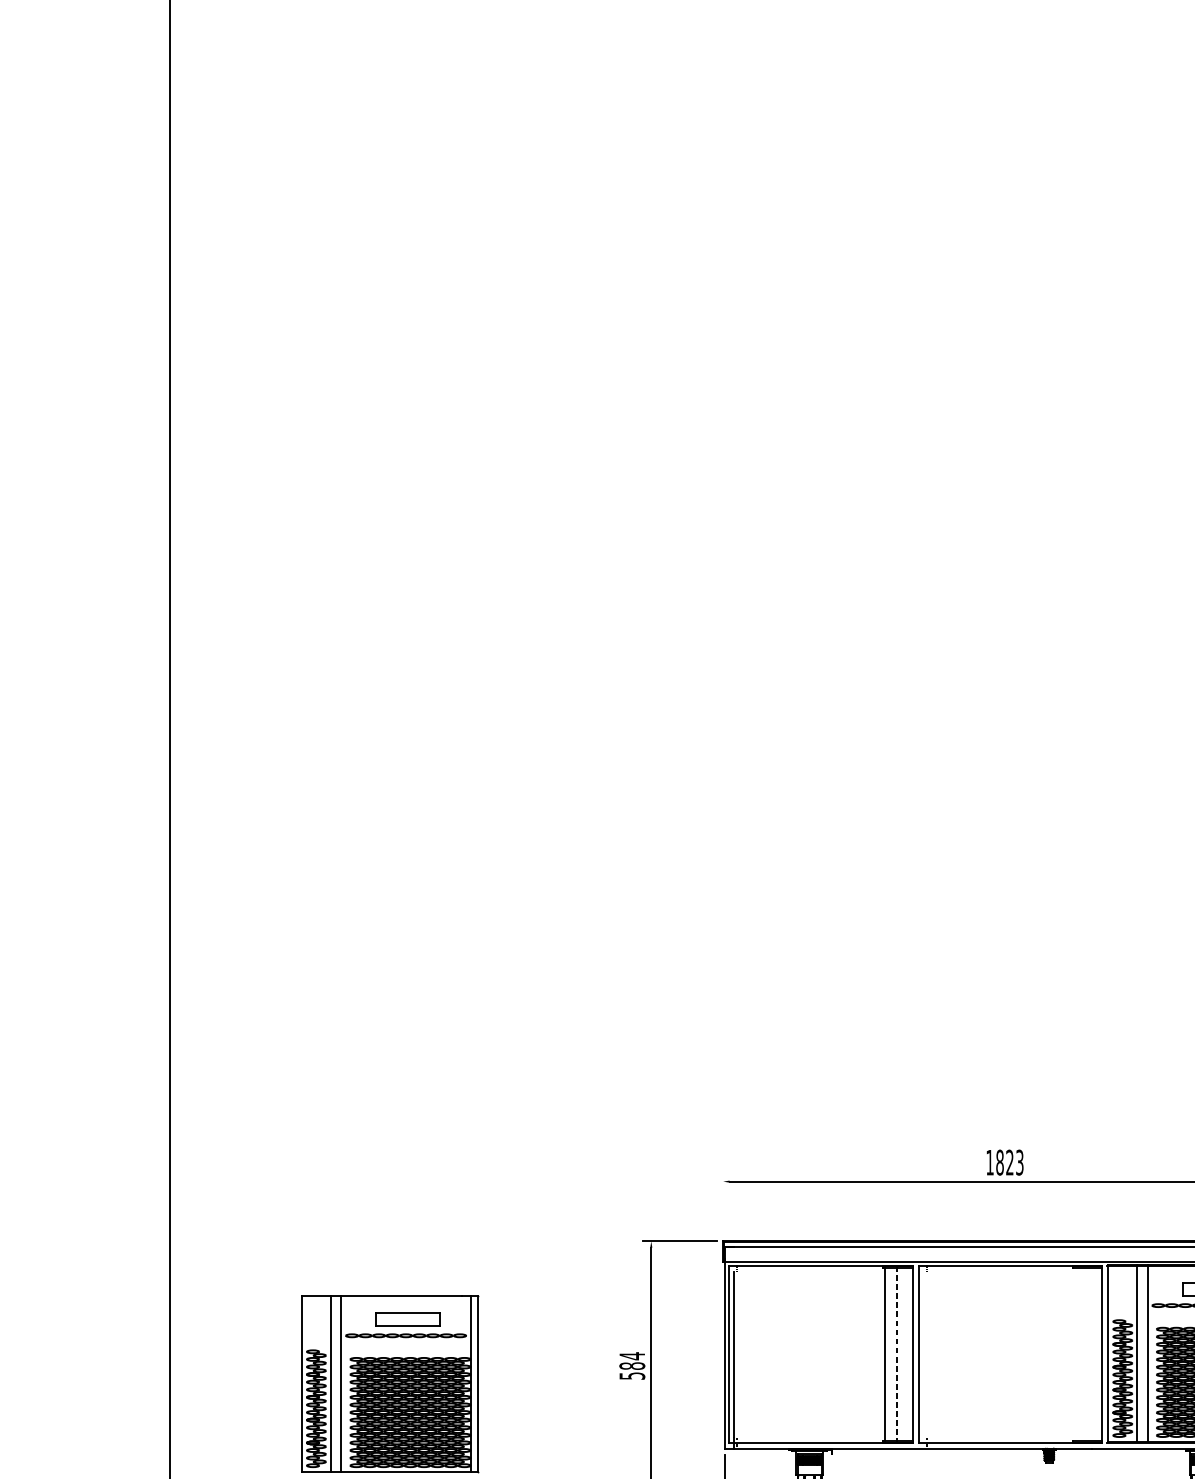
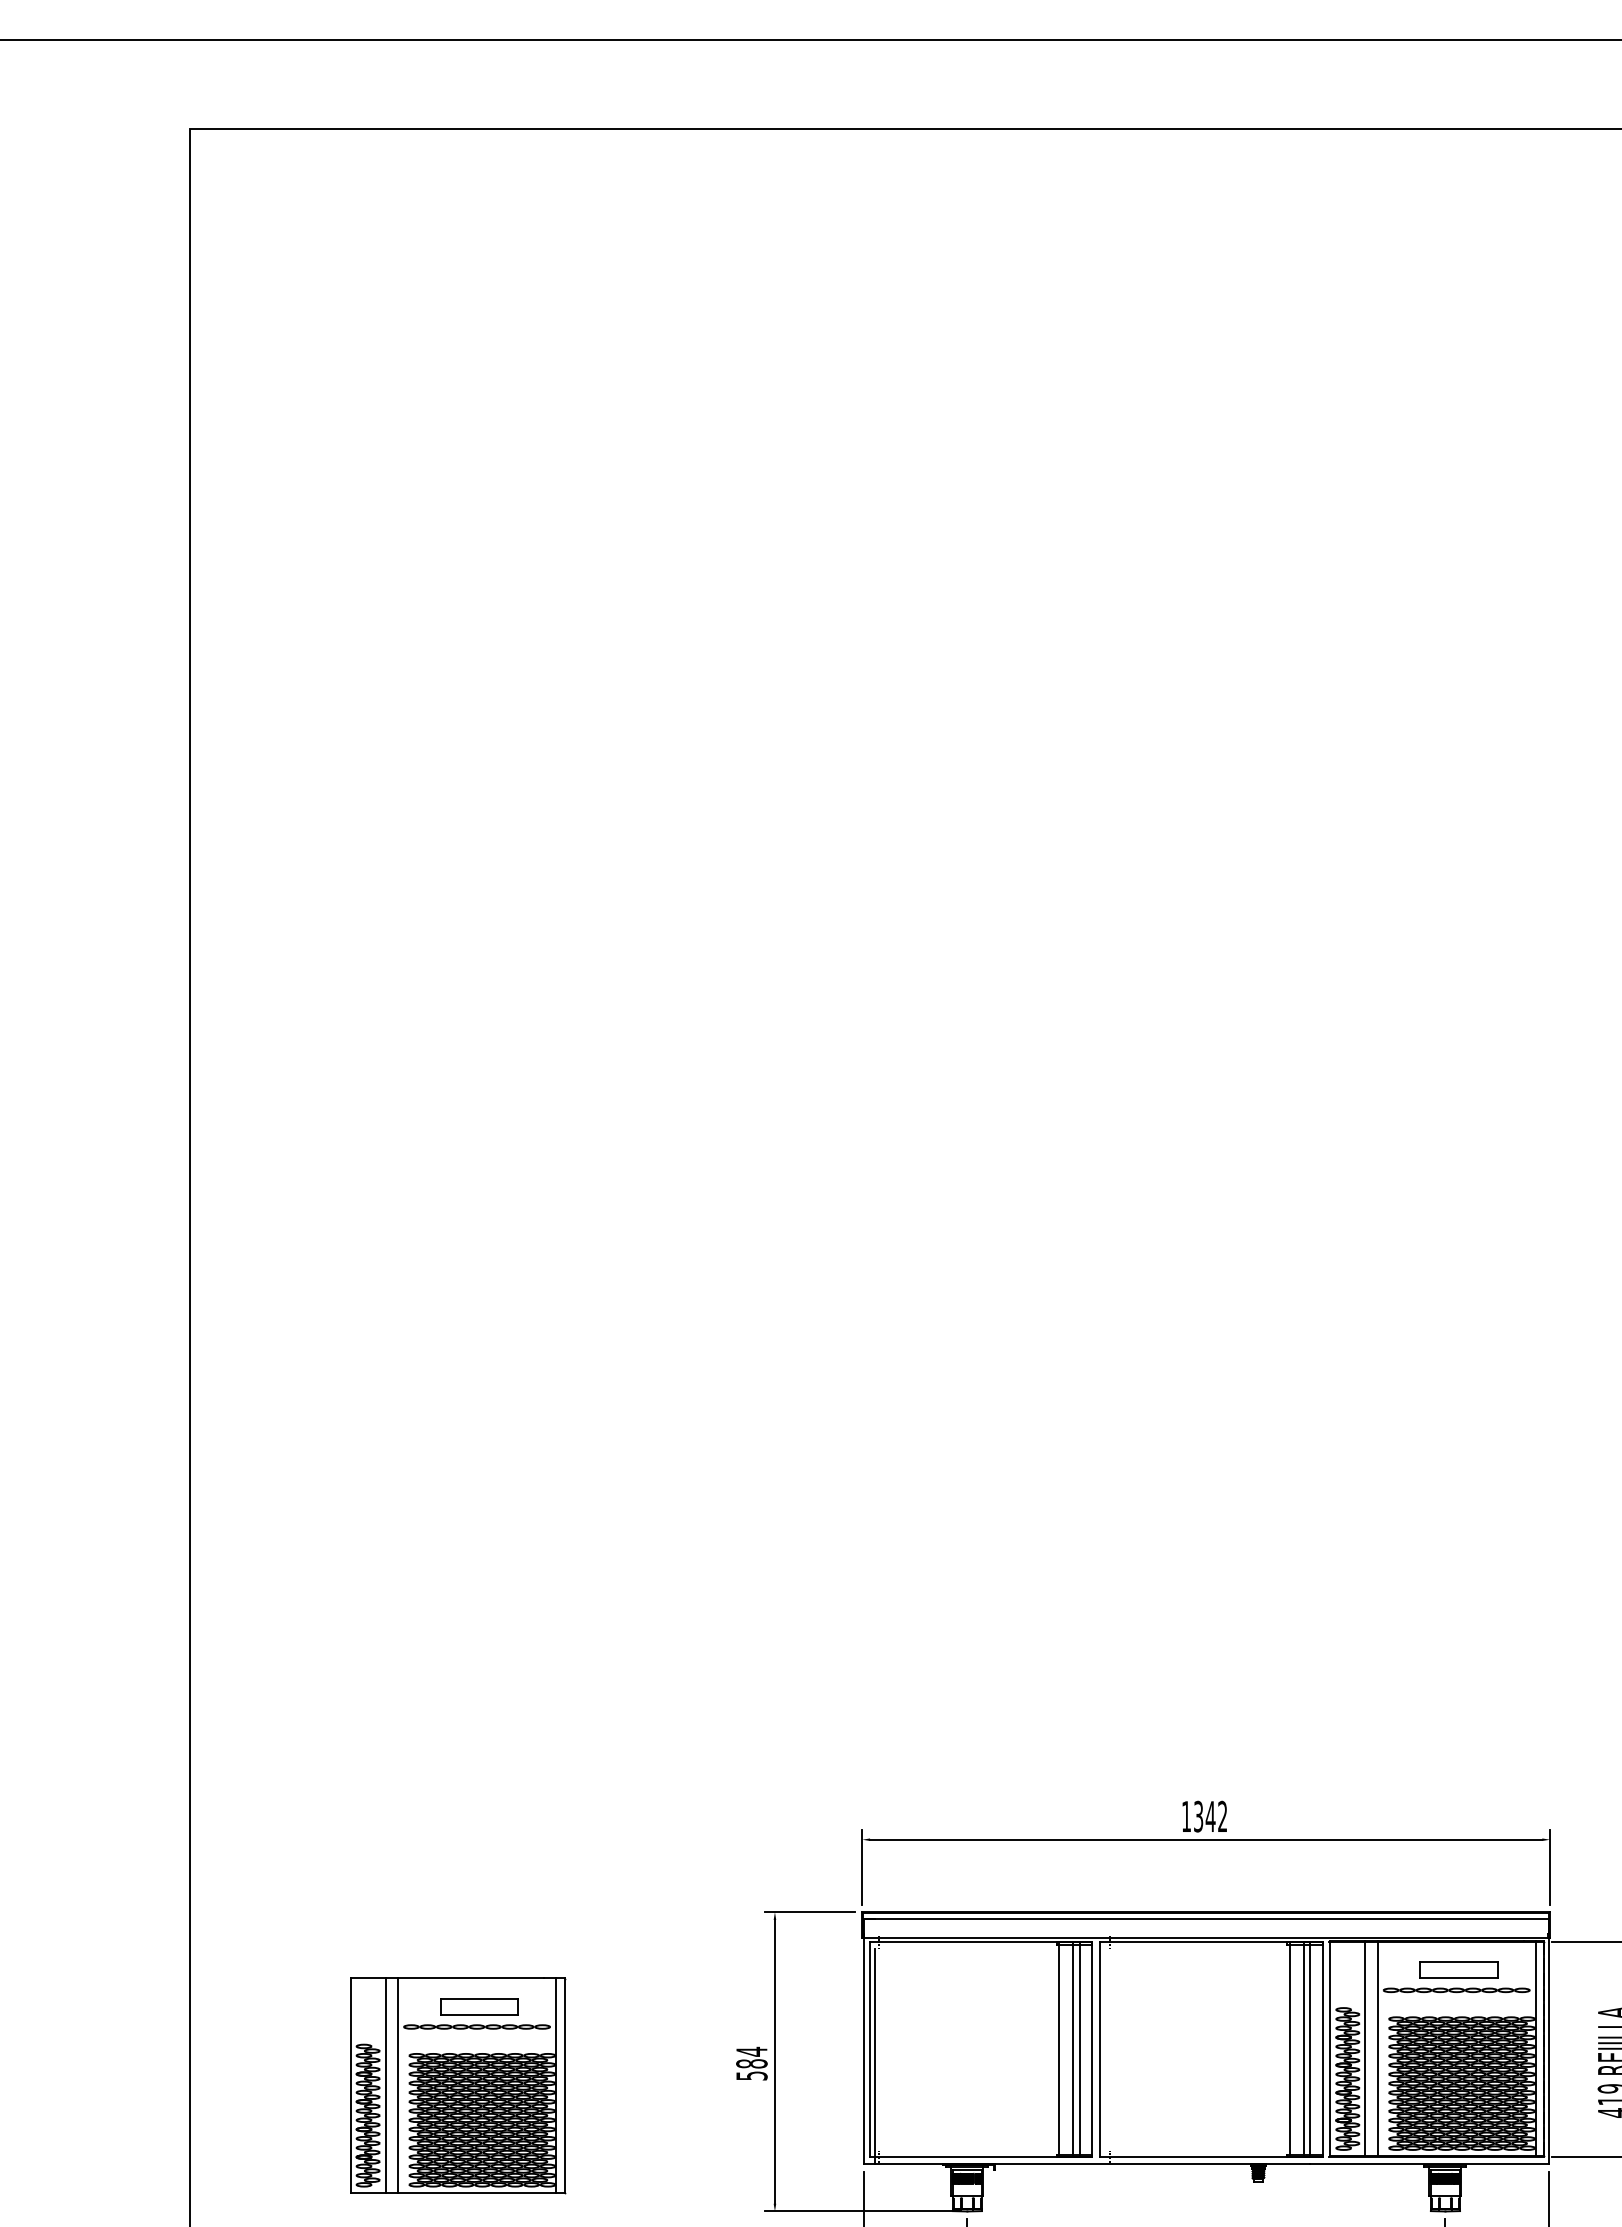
text: (1009, 1162) -> (1210, 1816), 1823 -> 1342
line: (723, 1204) -> (862, 1867), added
line: (901, 1354) -> (1079, 2049), added
line: (1074, 1354) -> (1289, 2049), added
line: (1087, 1354) -> (1304, 2049), added
line: (1092, 1354) -> (1310, 2049), added
line: (897, 1355) -> (1073, 2050), dashed -> solid

